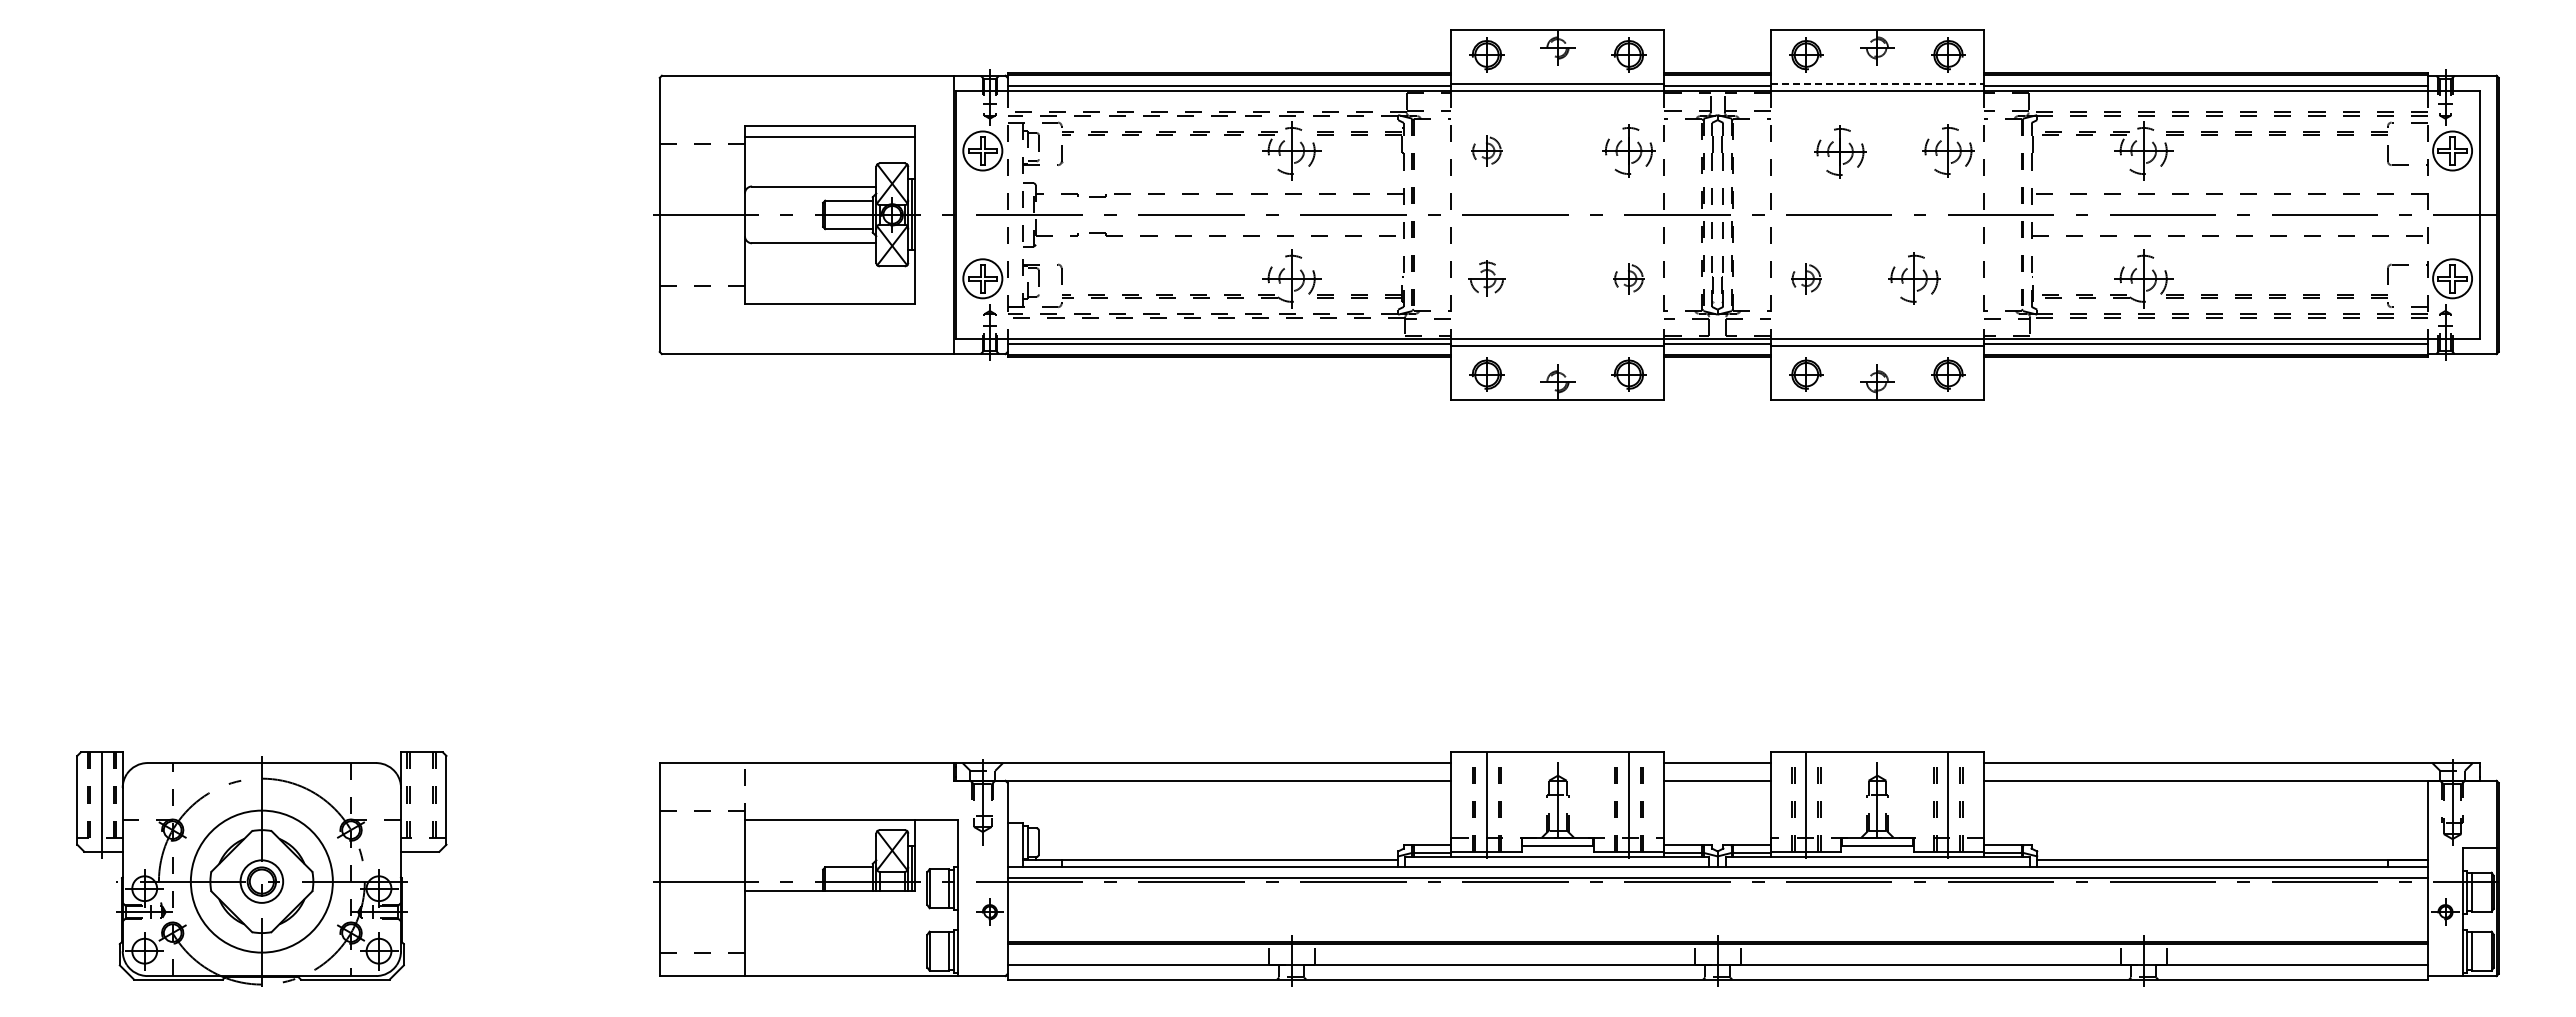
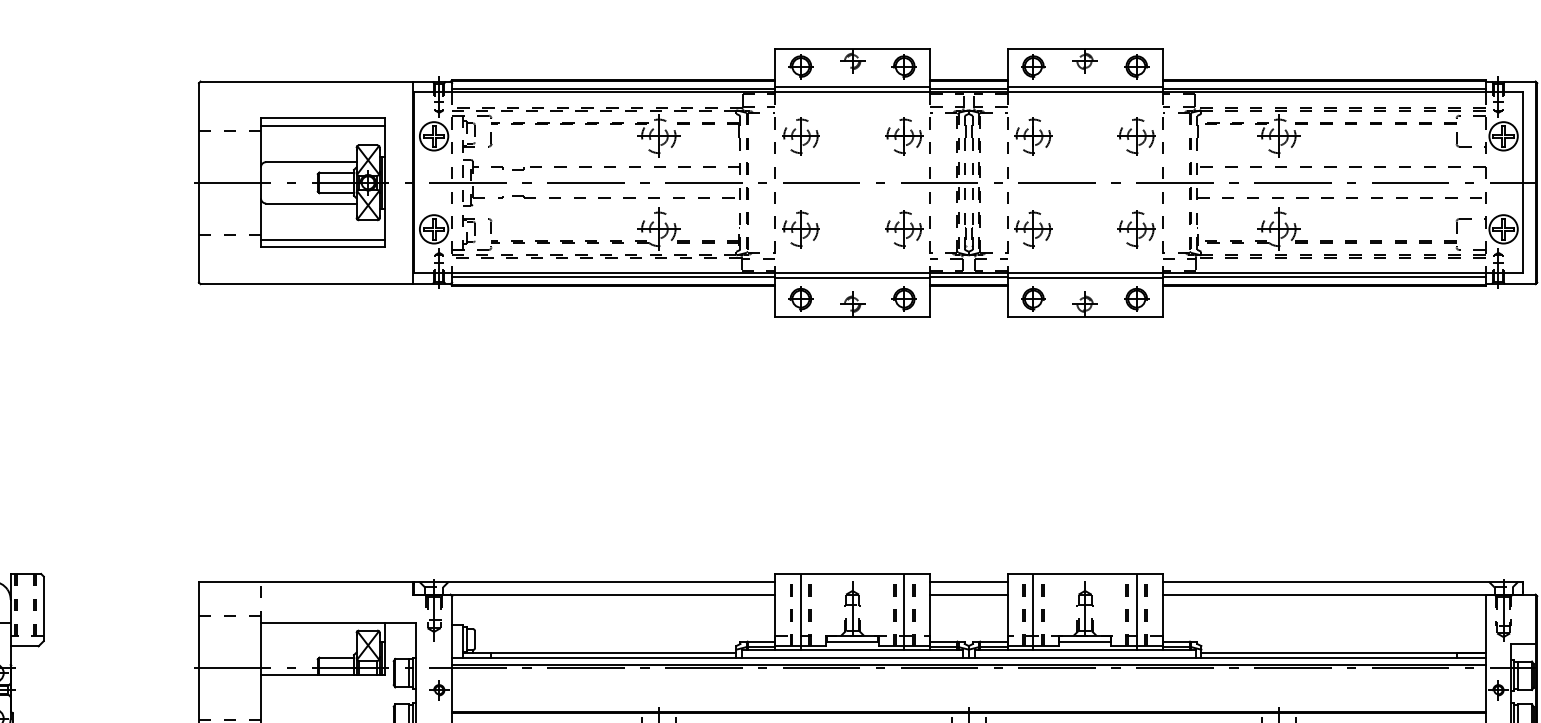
line: (1877, 83) -> (1085, 87), dashed -> solid
part: (1486, 150) -> (800, 135), size x1.67
part: (1840, 151) -> (1033, 135), moved
part: (1486, 278) -> (800, 229), size x1.43
part: (1628, 278) -> (903, 229), size x1.67
part: (1806, 278) -> (1033, 229), size x1.67
part: (1914, 278) -> (1136, 229), moved
line: (829, 292) -> (322, 239), added

